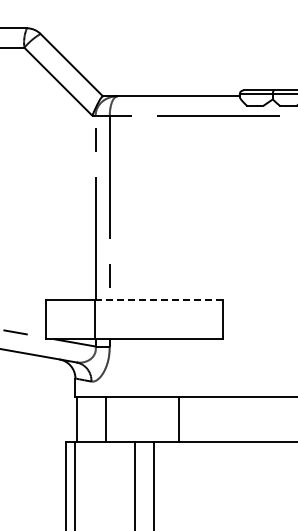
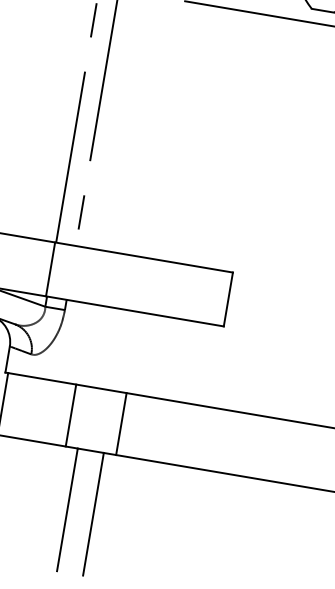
line: (158, 300) -> (143, 257), dashed -> solid
line: (105, 419) -> (71, 415), moved
line: (178, 419) -> (120, 423), moved

